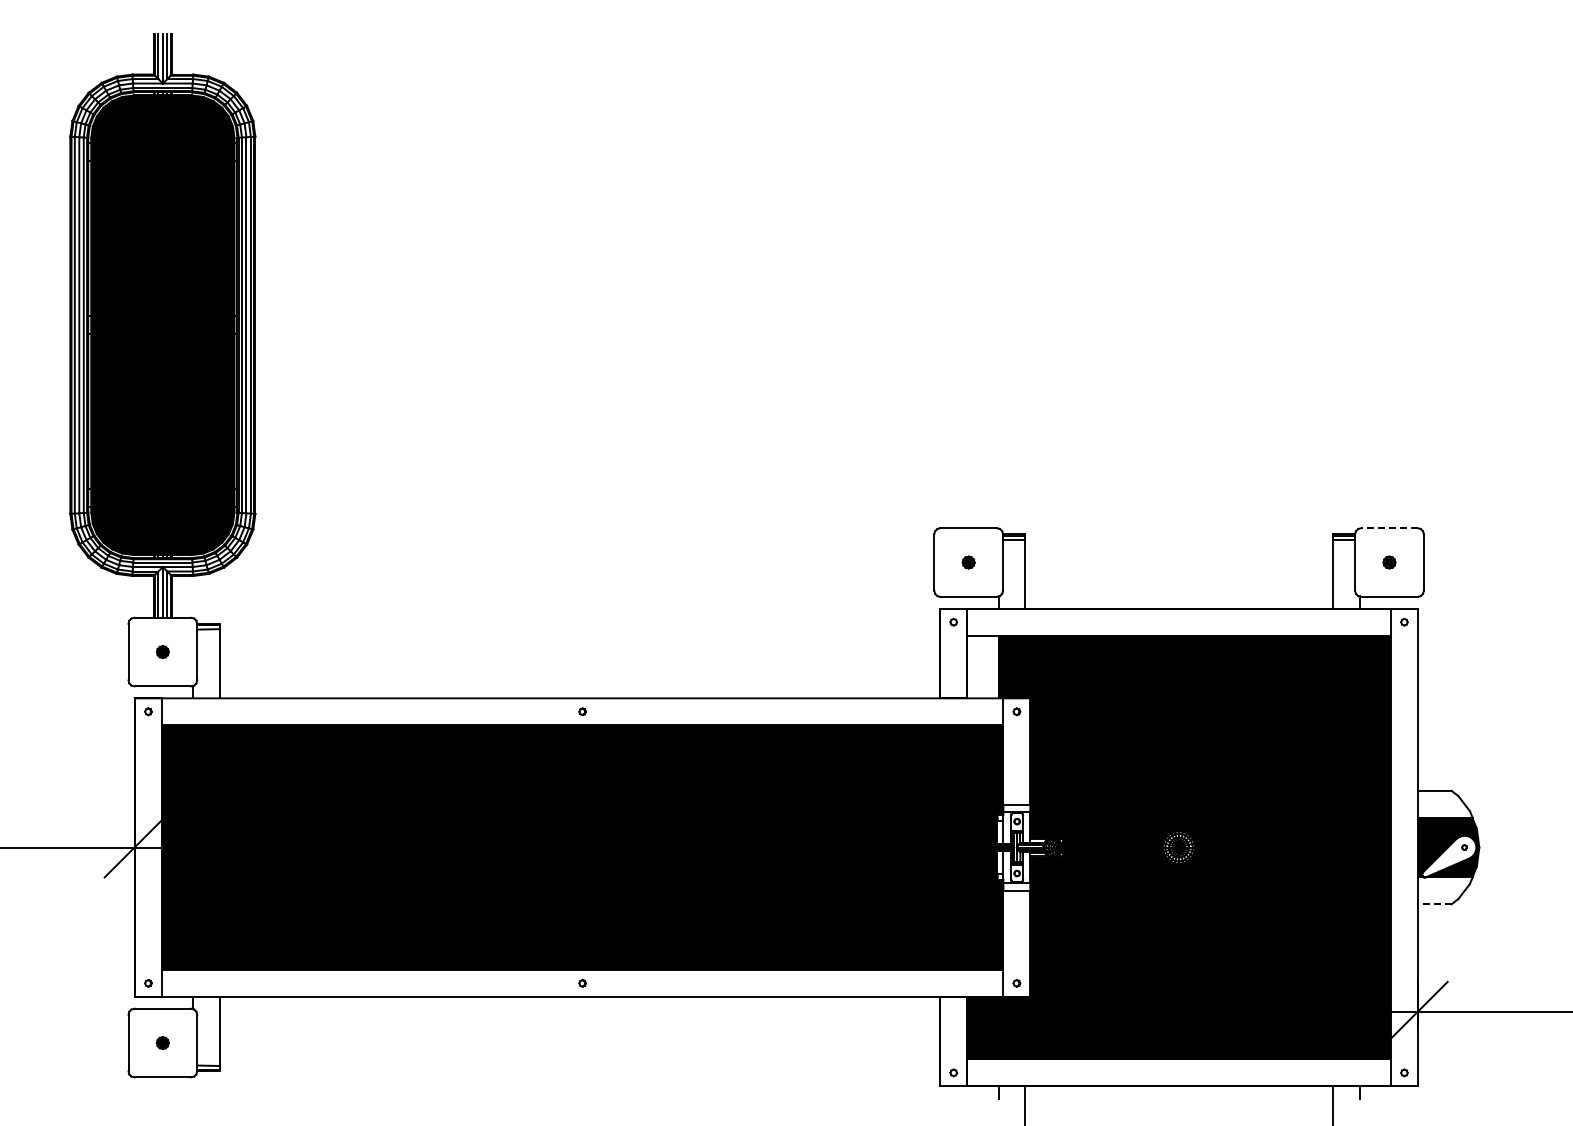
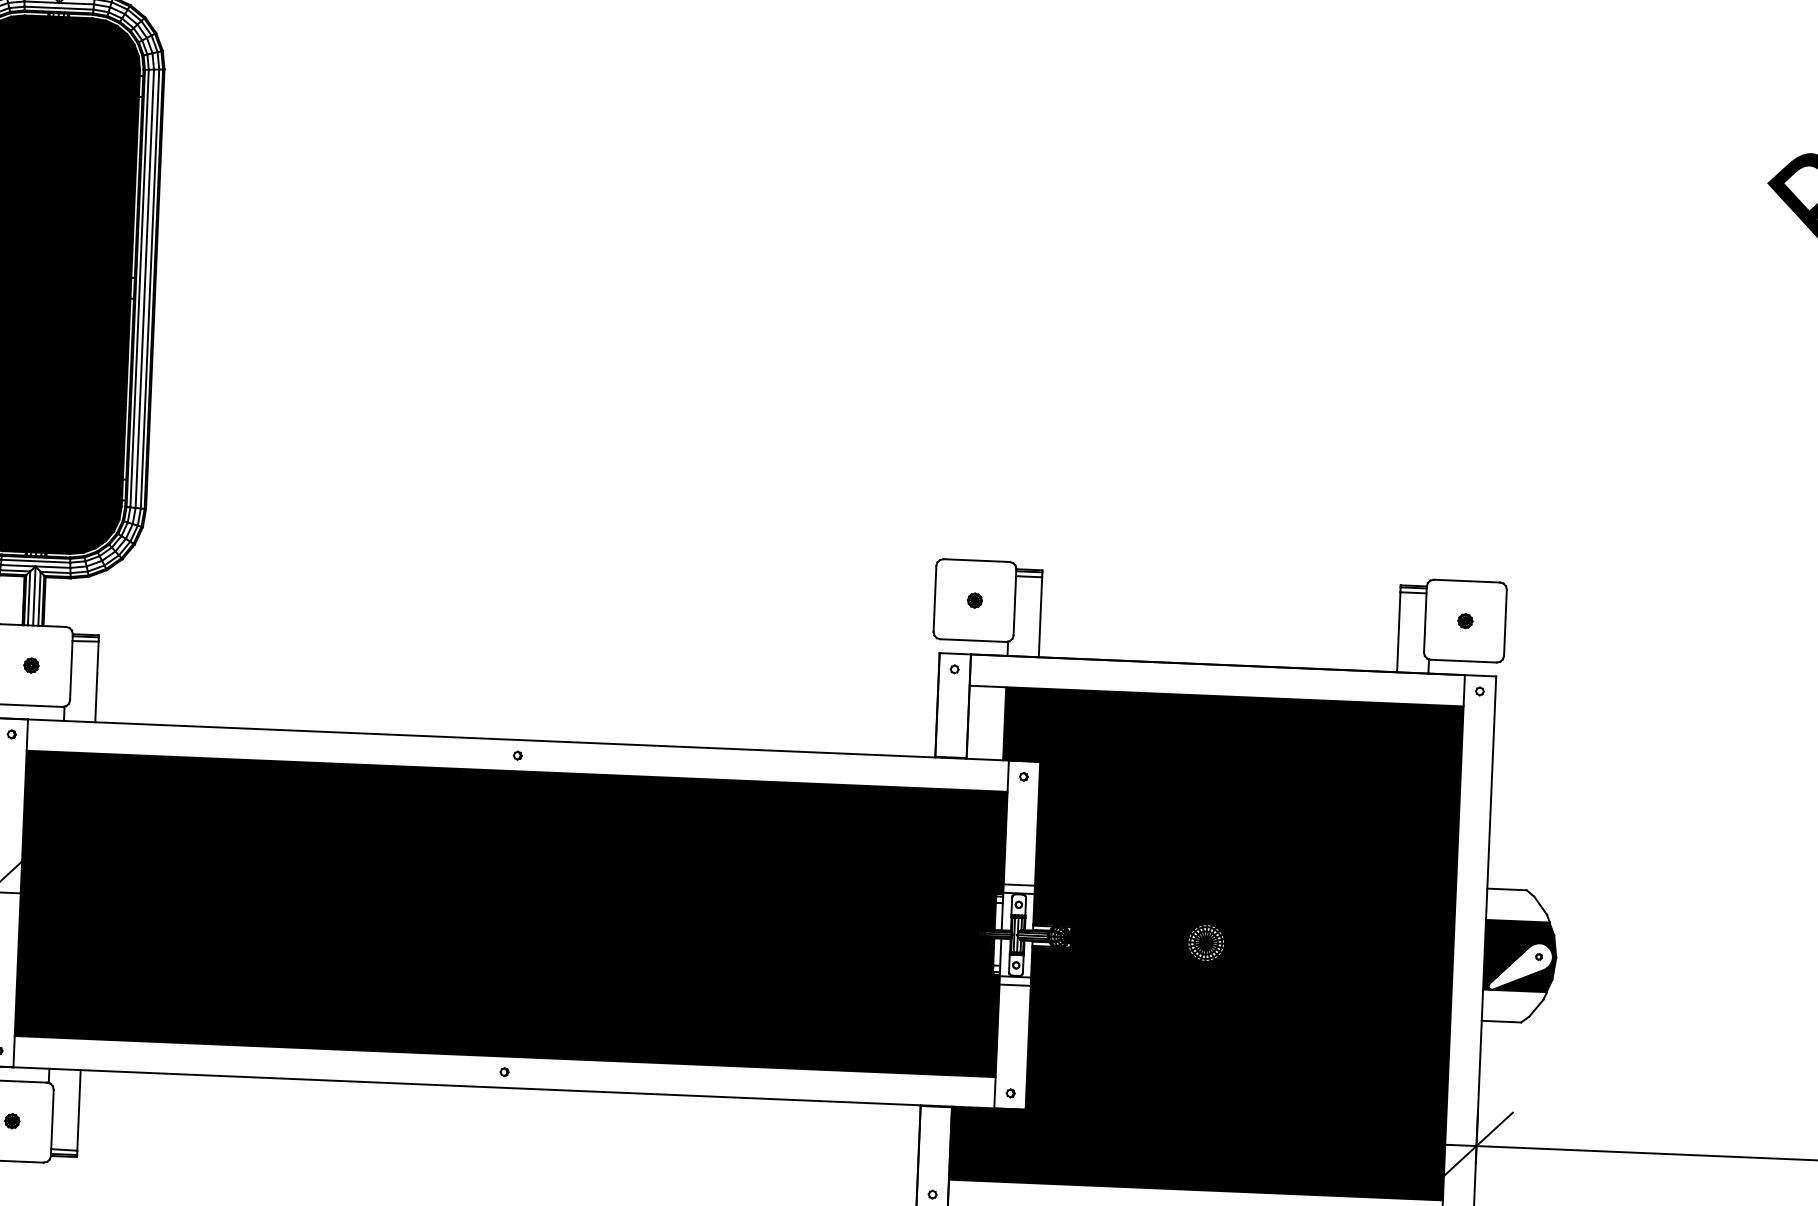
line: (1388, 528) -> (1465, 581), dashed -> solid
line: (1434, 904) -> (1501, 1021), dashed -> solid

